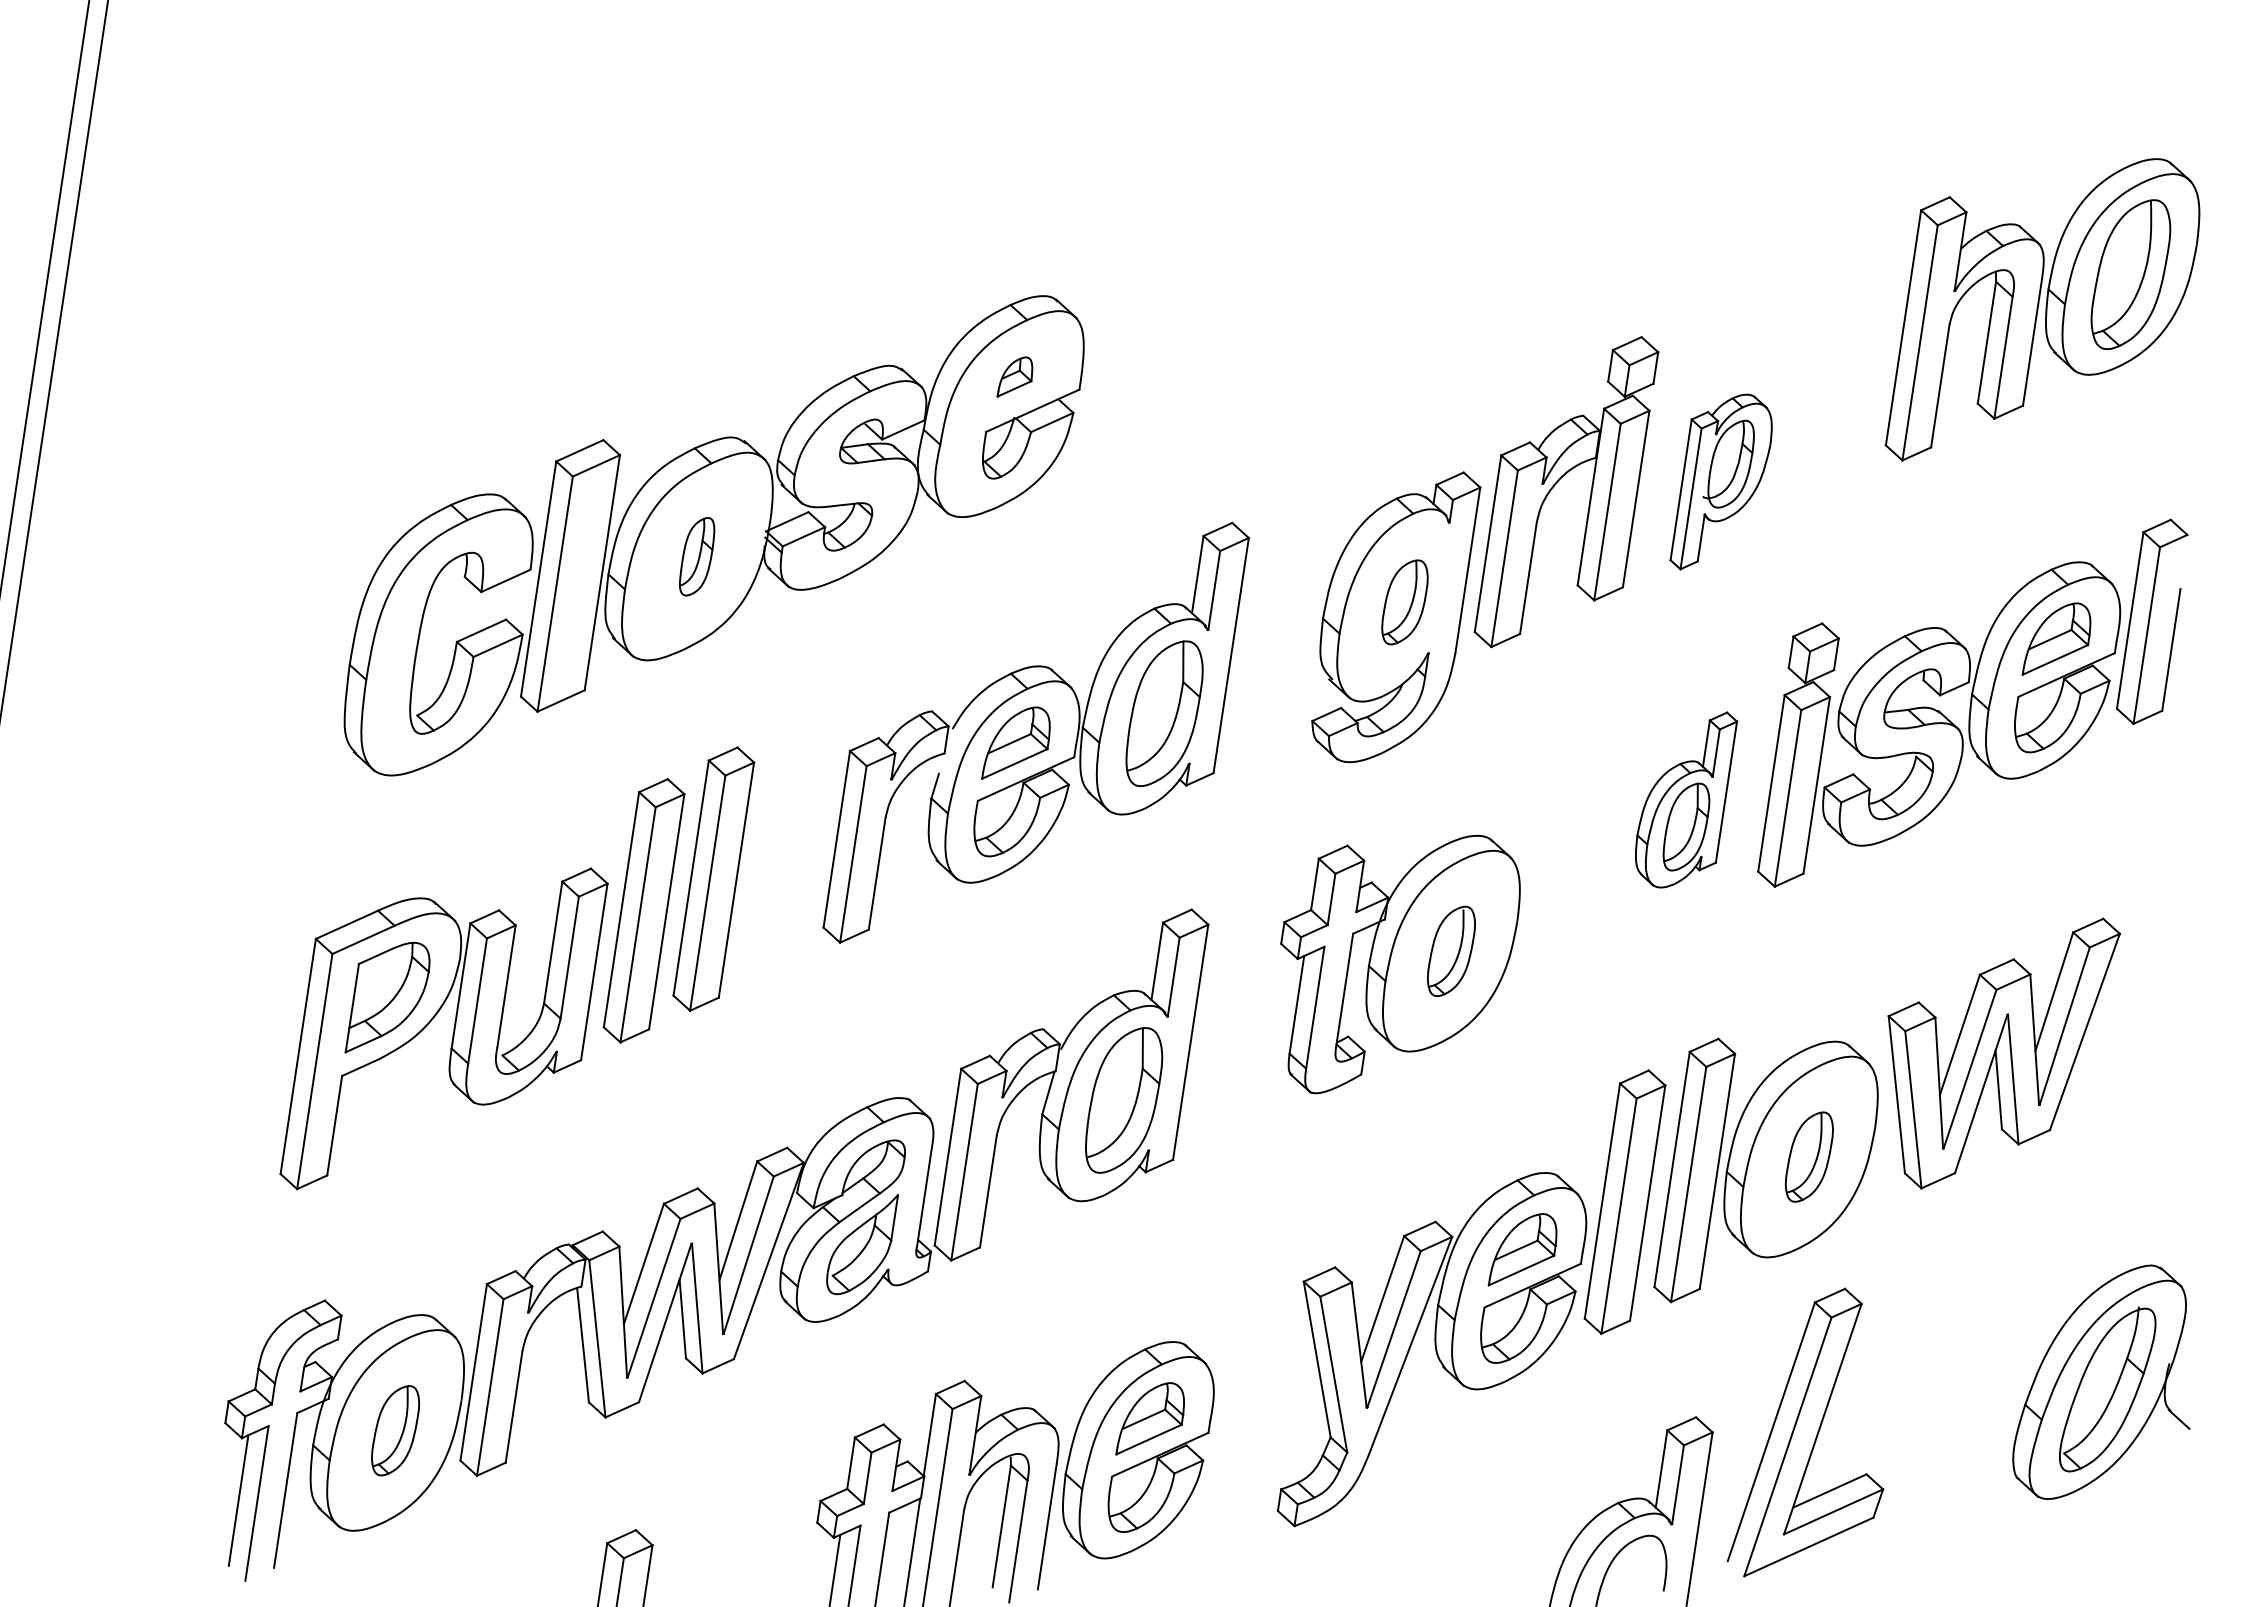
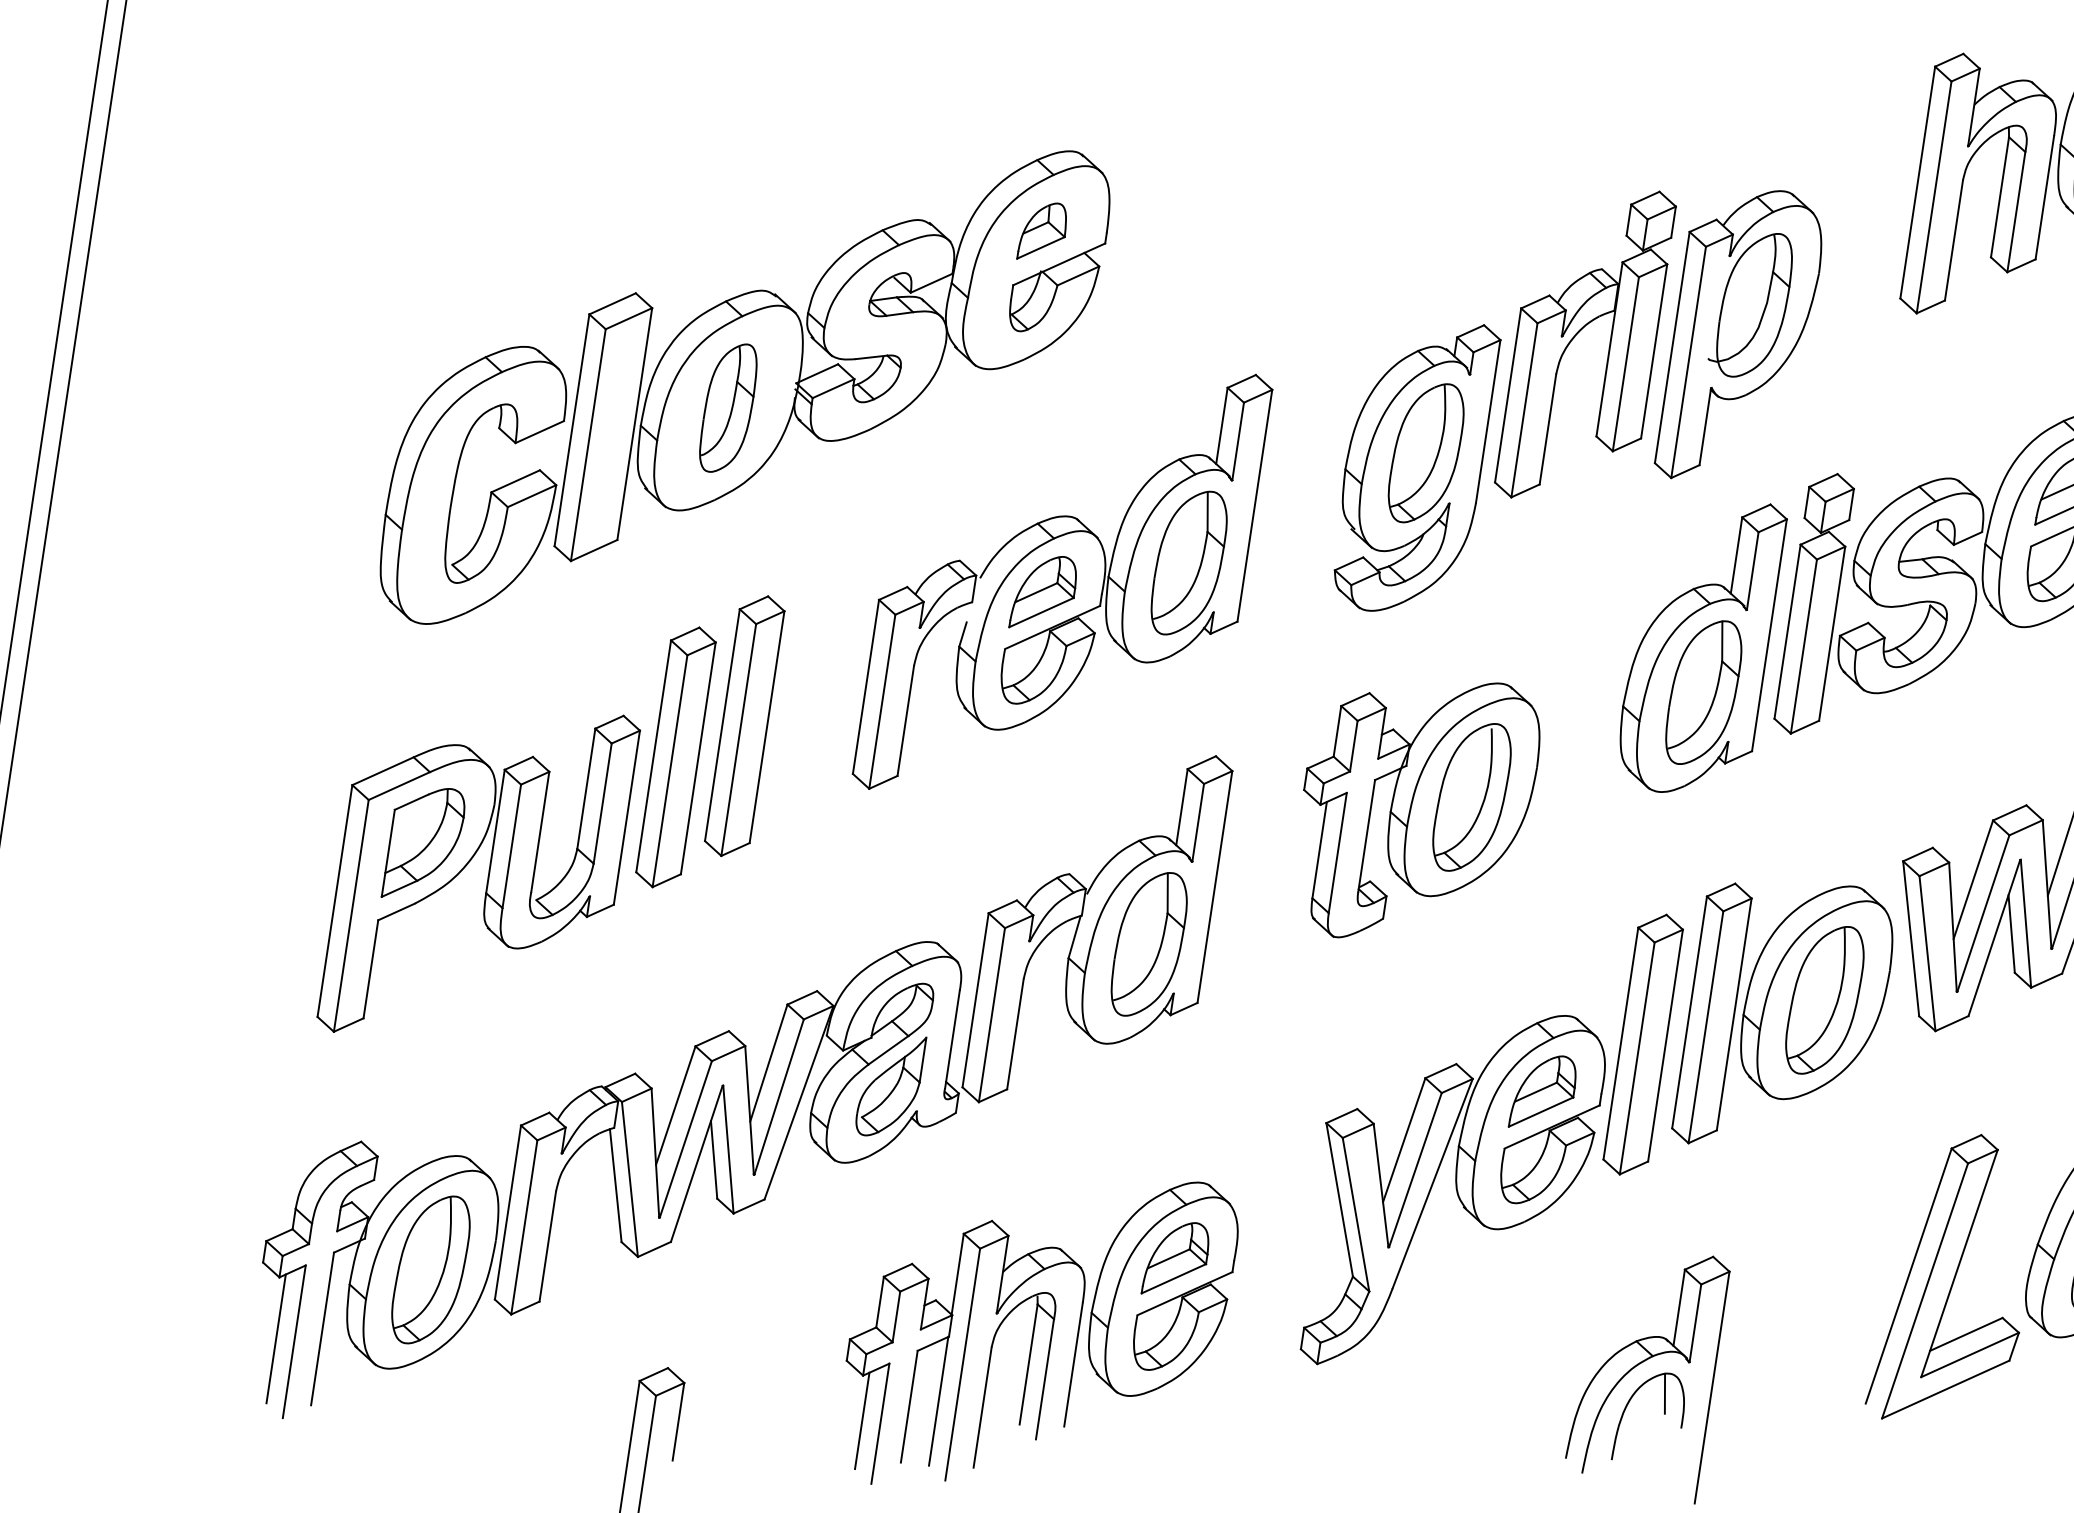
part: (1014, 376) -> (1041, 230), size x1.43
part: (1720, 481) -> (1737, 334), size x1.67
part: (696, 556) -> (727, 408), size x1.67
part: (1404, 602) -> (1425, 453), size x1.67
part: (1686, 799) -> (1703, 647), size x1.67
part: (1451, 951) -> (1472, 797), size x1.67
part: (1809, 1156) -> (1825, 999), size x1.67
part: (395, 1430) -> (430, 1269), size x1.67
part: (1805, 1432) -> (1942, 1276), moved
line: (1647, 1555) -> (1665, 1393), added

